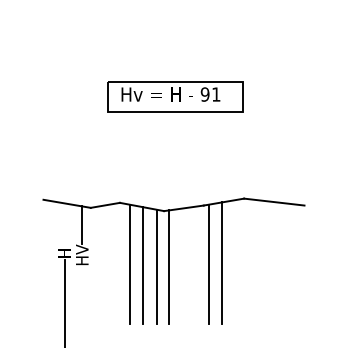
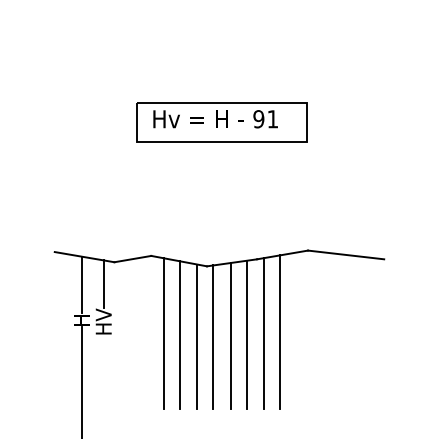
line: (64, 225) -> (81, 284), added
line: (195, 264) -> (246, 333), added
line: (182, 265) -> (230, 334), added

